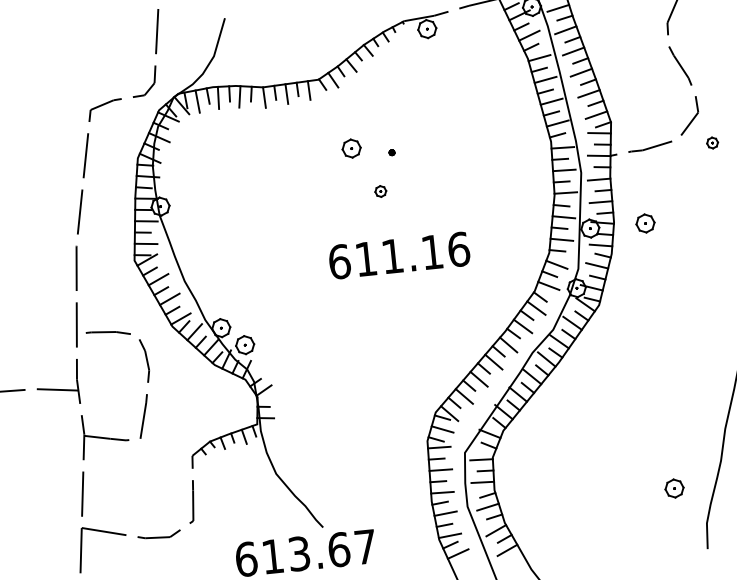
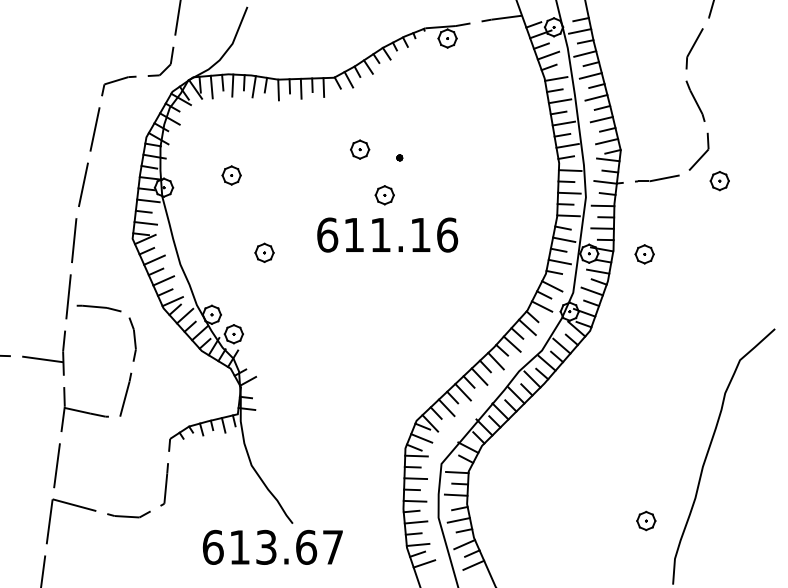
part: (712, 143) -> (719, 181), size x1.67
part: (226, 187) -> (231, 175), added
part: (380, 191) -> (384, 195), size x1.67
text: (399, 255) -> (387, 234), moved
part: (267, 260) -> (264, 252), added

